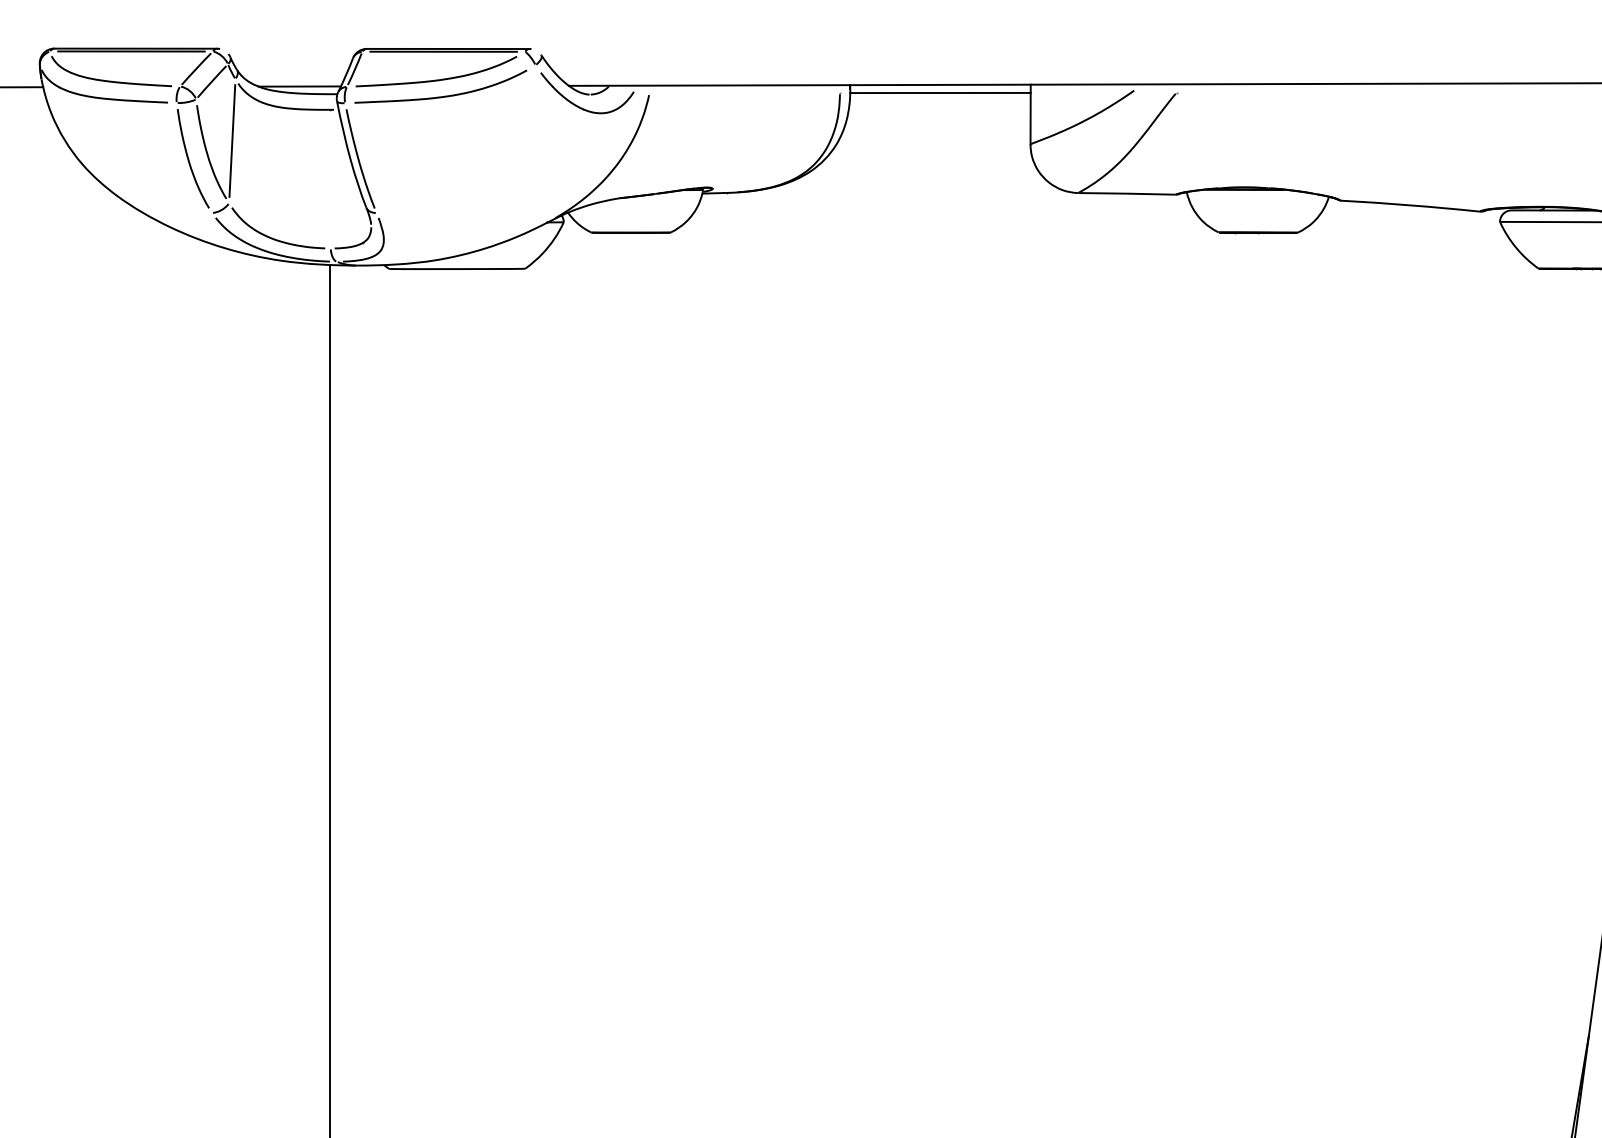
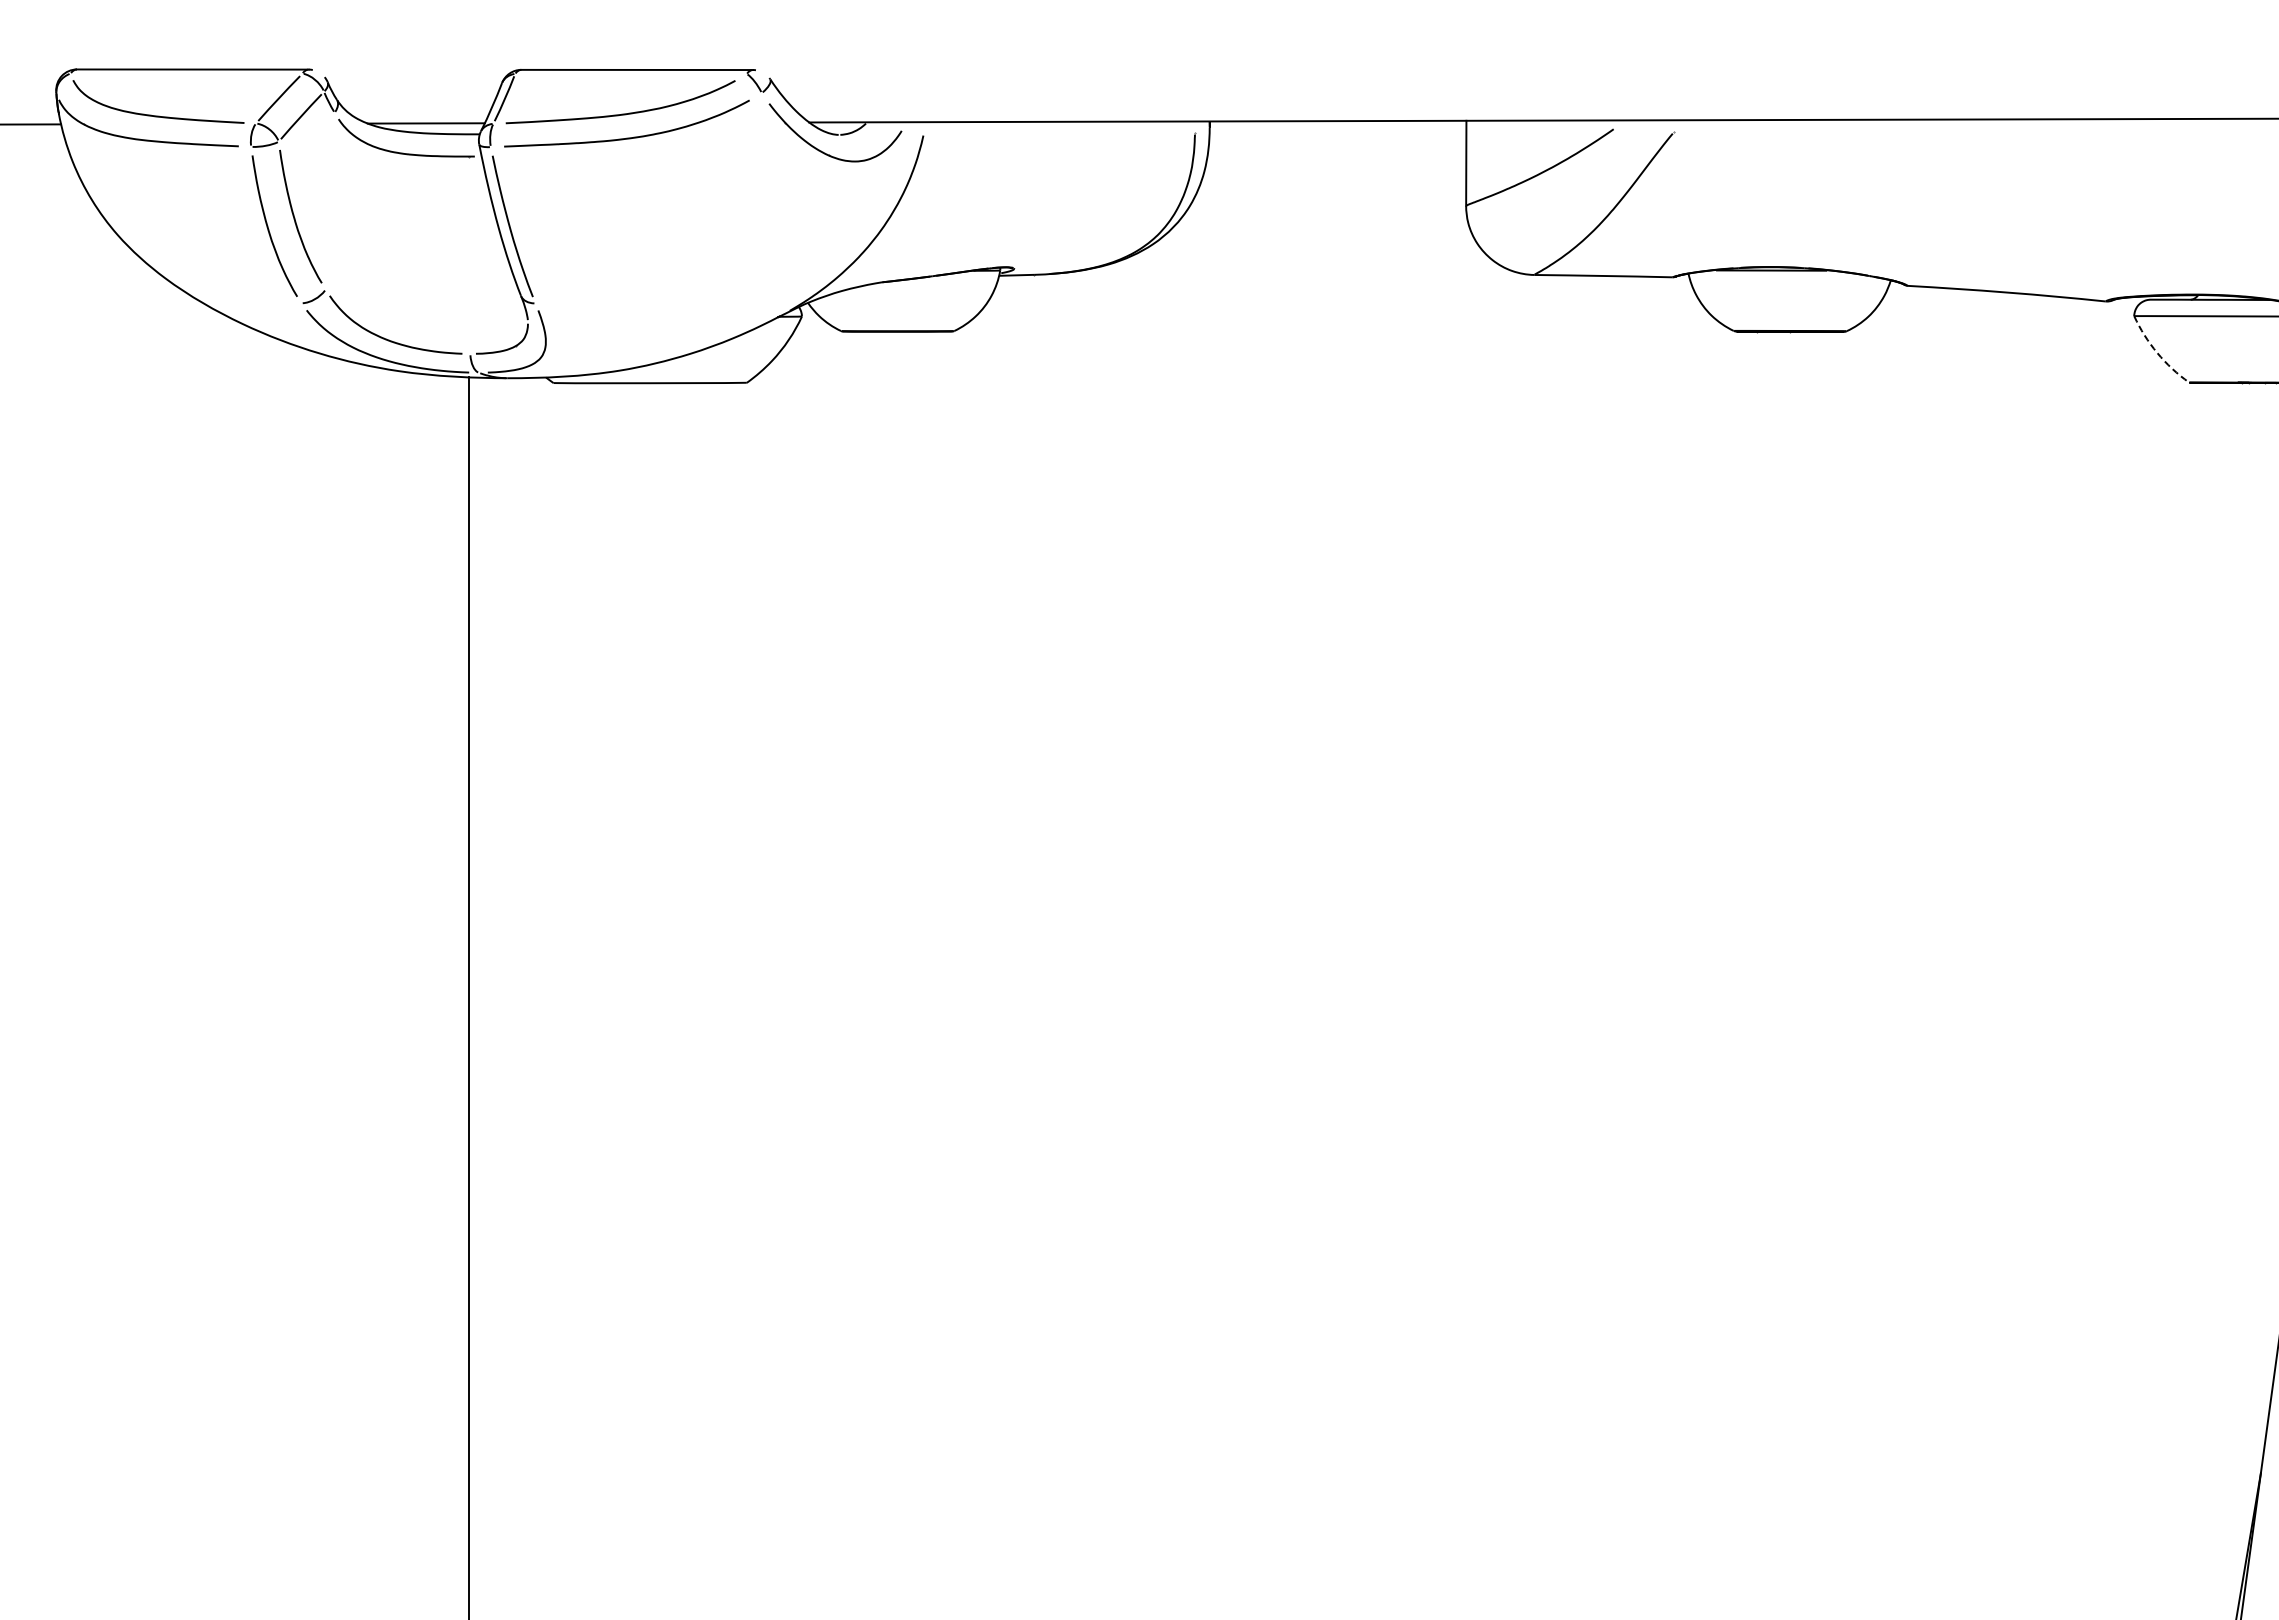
line: (131, 51) -> (186, 73), removed
line: (443, 51) -> (630, 73), removed
line: (940, 92) -> (1337, 132), removed
line: (232, 140) -> (330, 200), removed
arc: (1516, 248) -> (2157, 353), solid -> dashed

